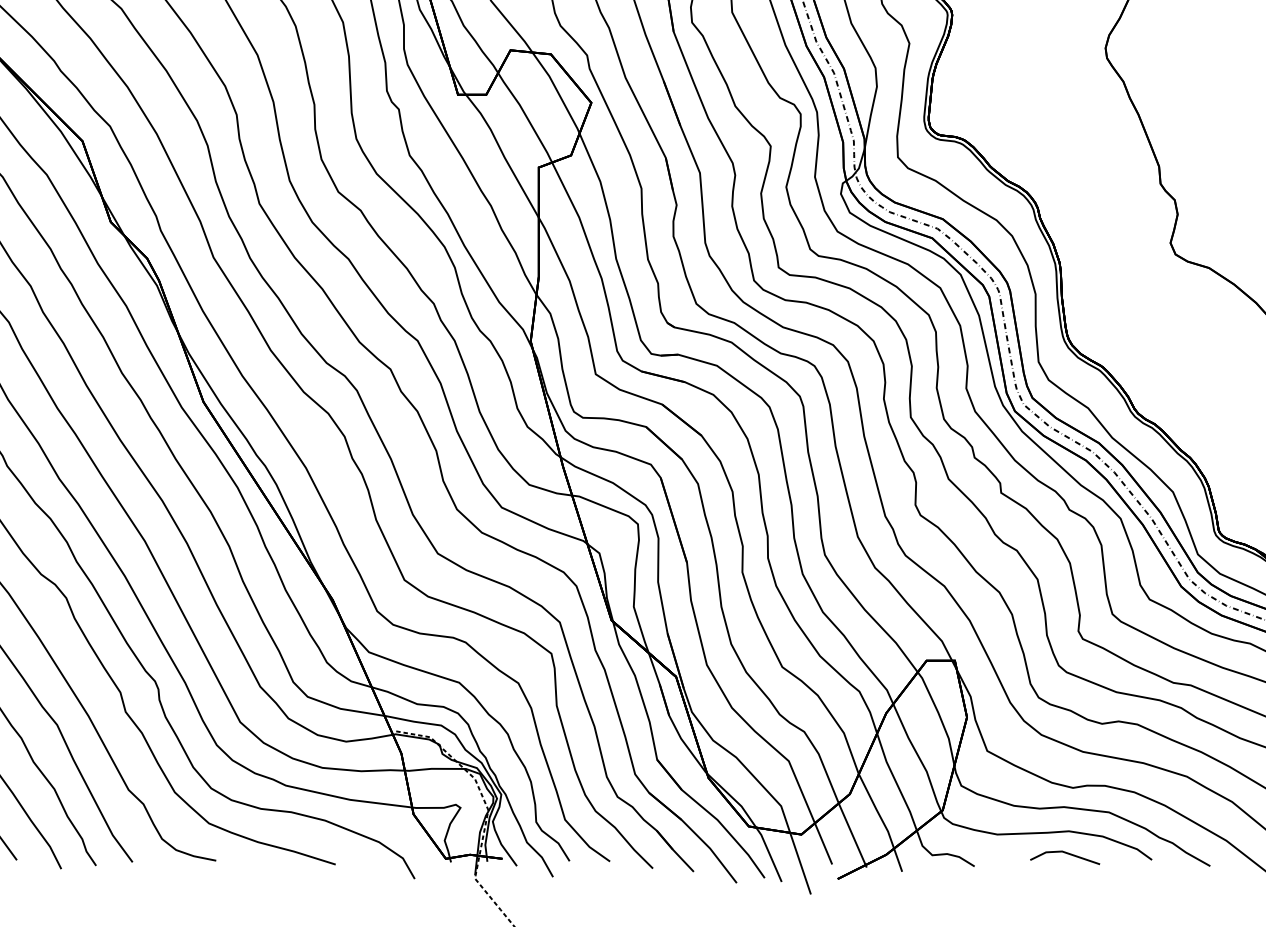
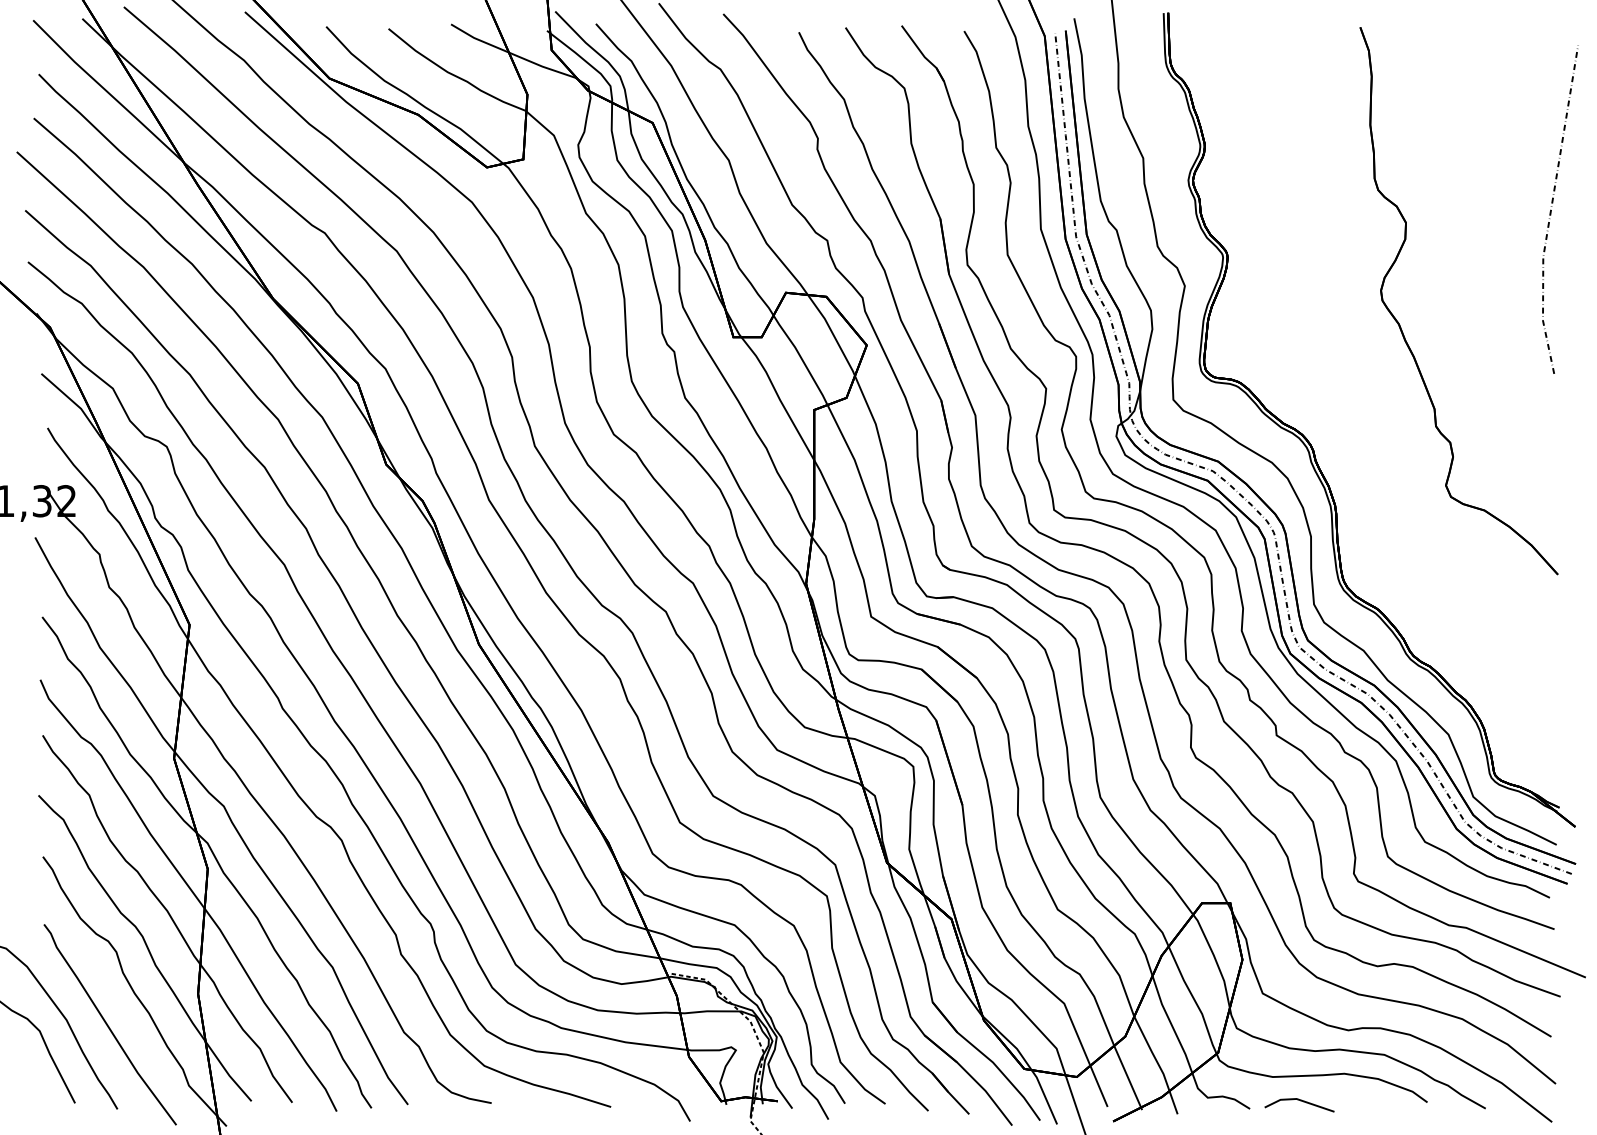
line: (1066, 854) -> (1300, 1101), moved

